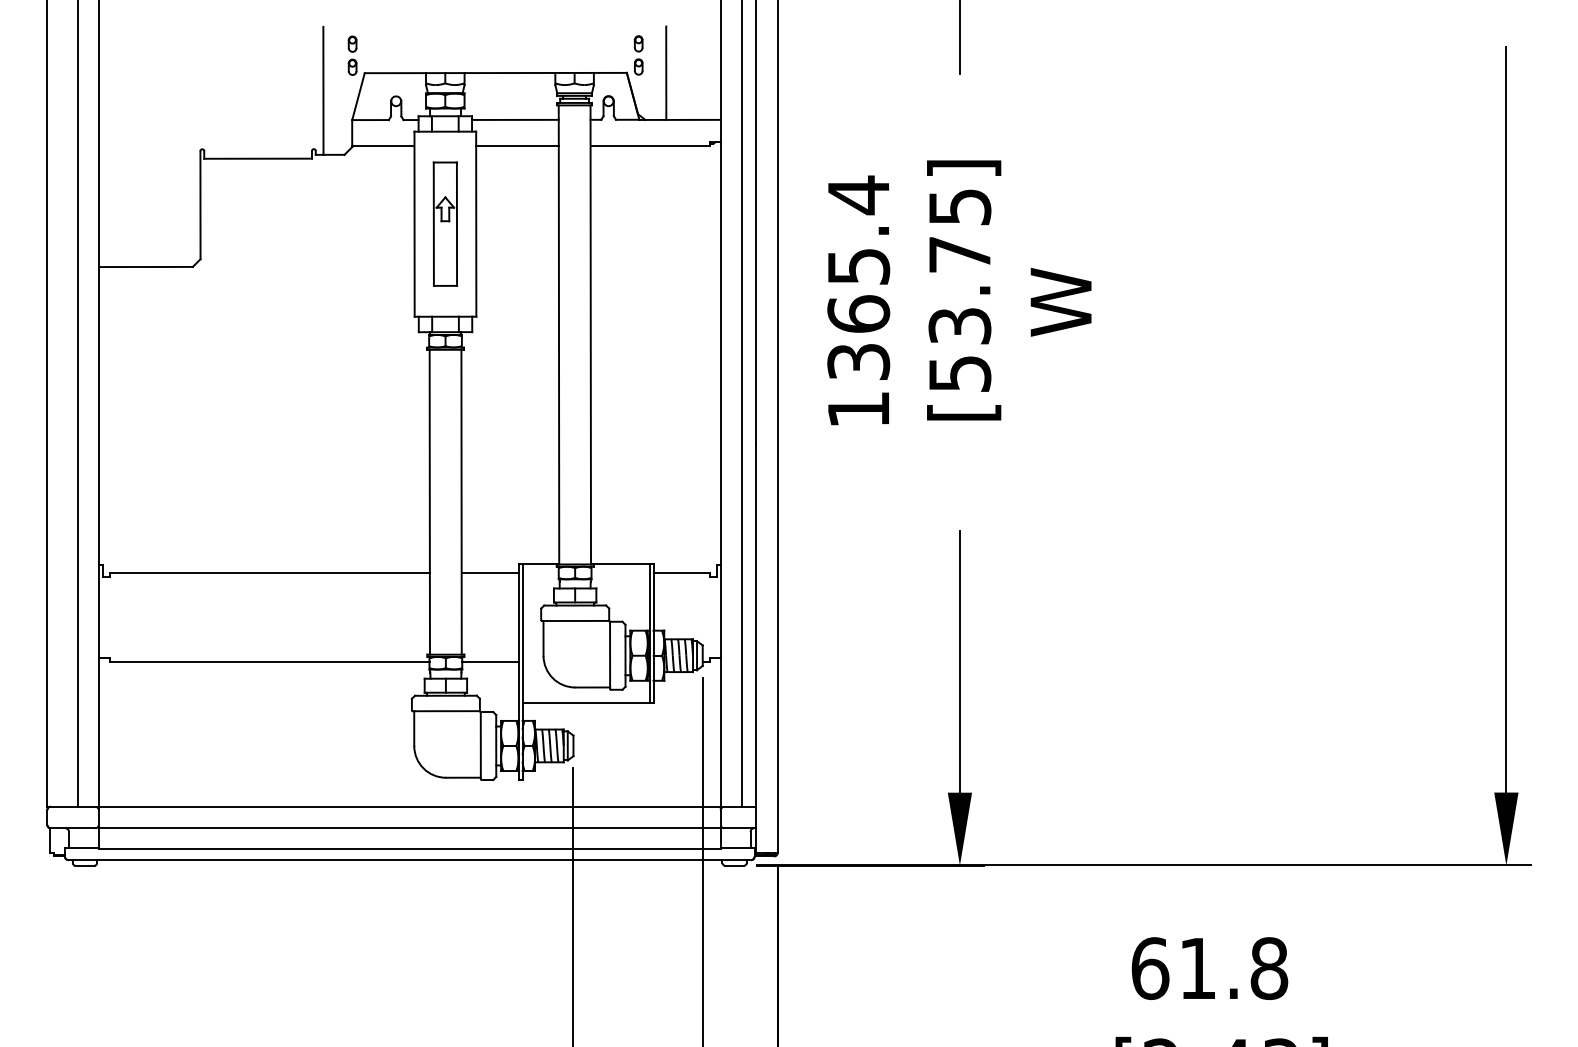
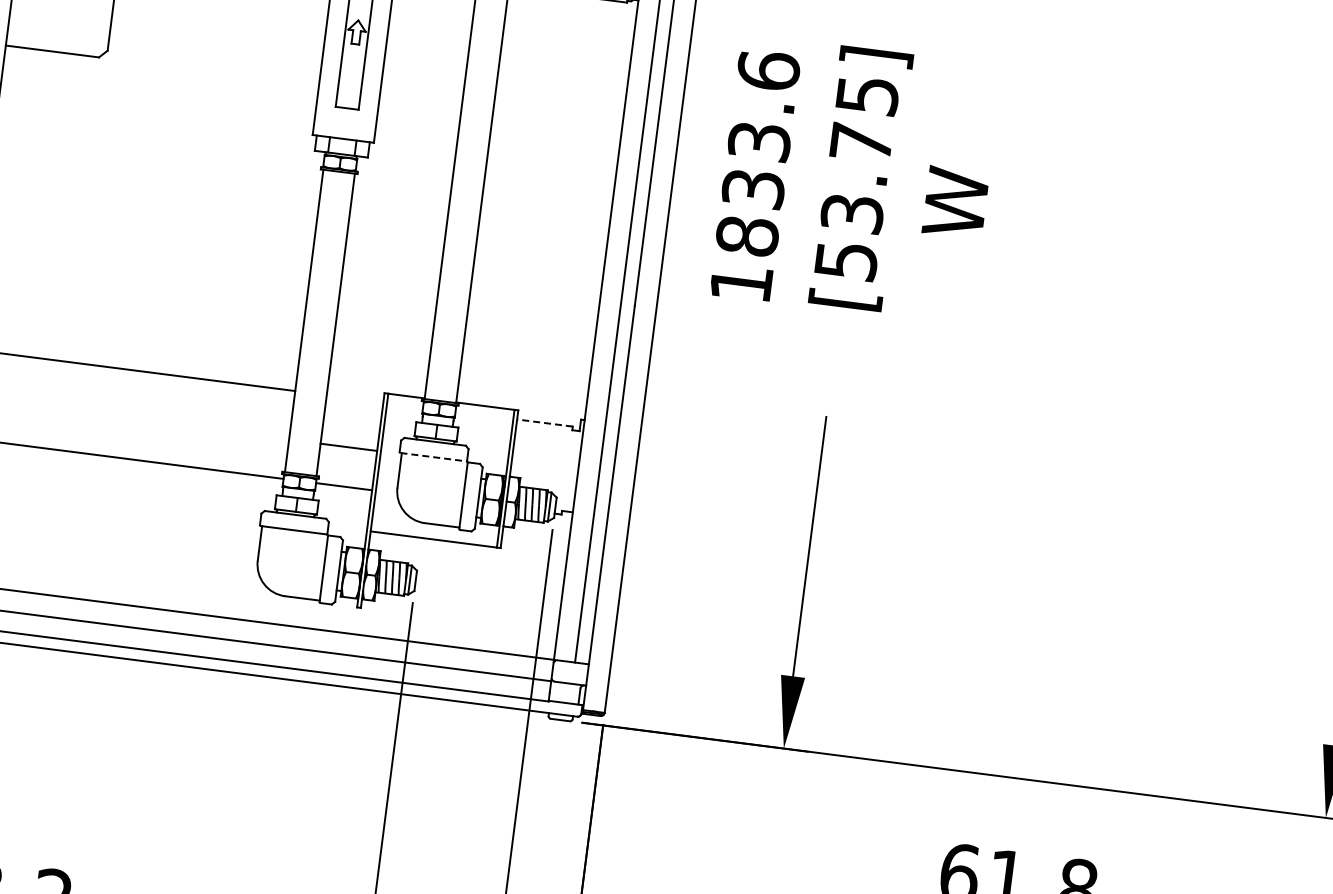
text: (858, 277) -> (757, 152), 1365.4 -> 1833.6
line: (489, 572) -> (348, 446), moved
line: (681, 572) -> (544, 422), solid -> dashed
line: (575, 620) -> (433, 456), solid -> dashed

